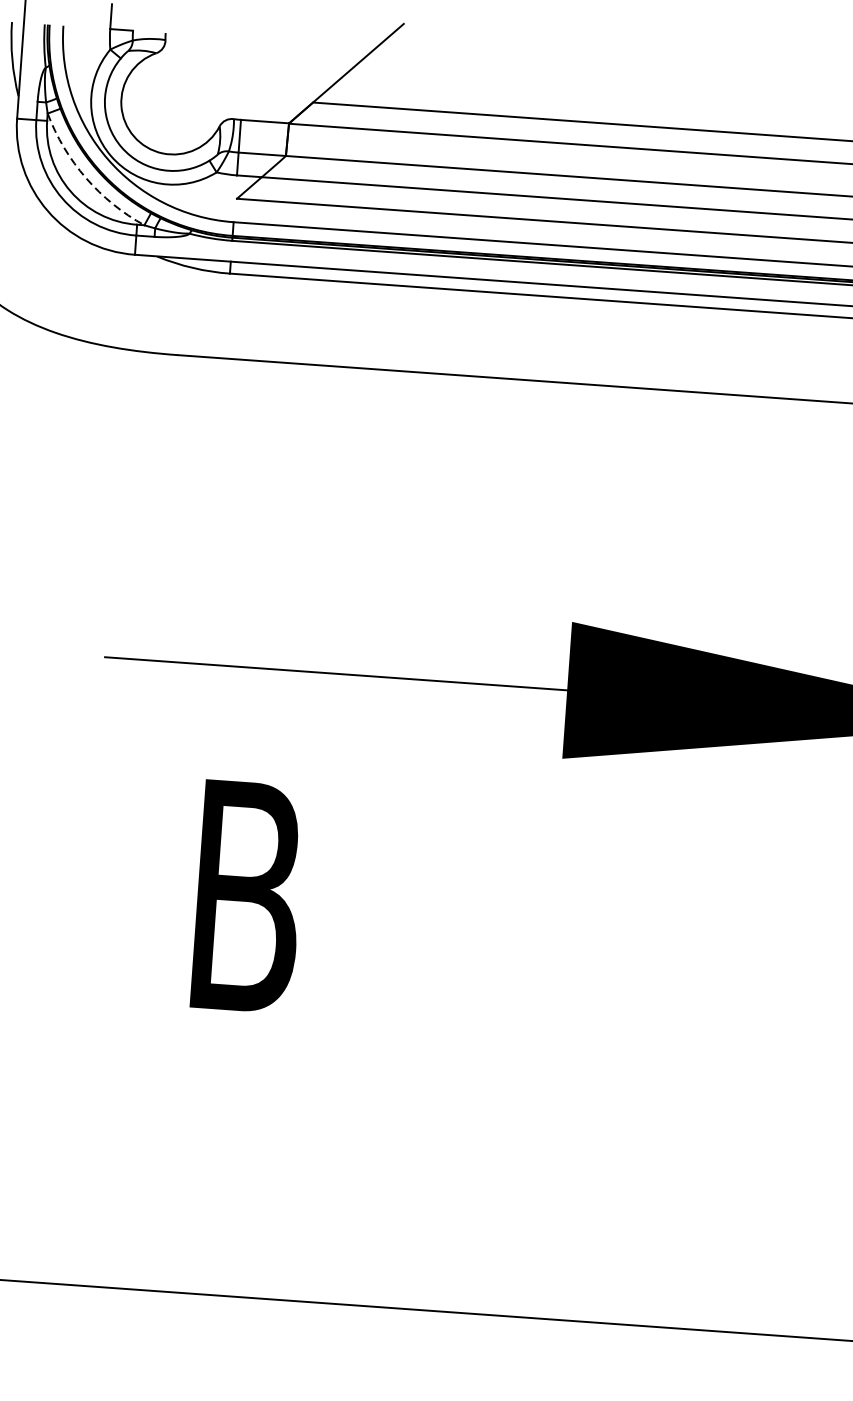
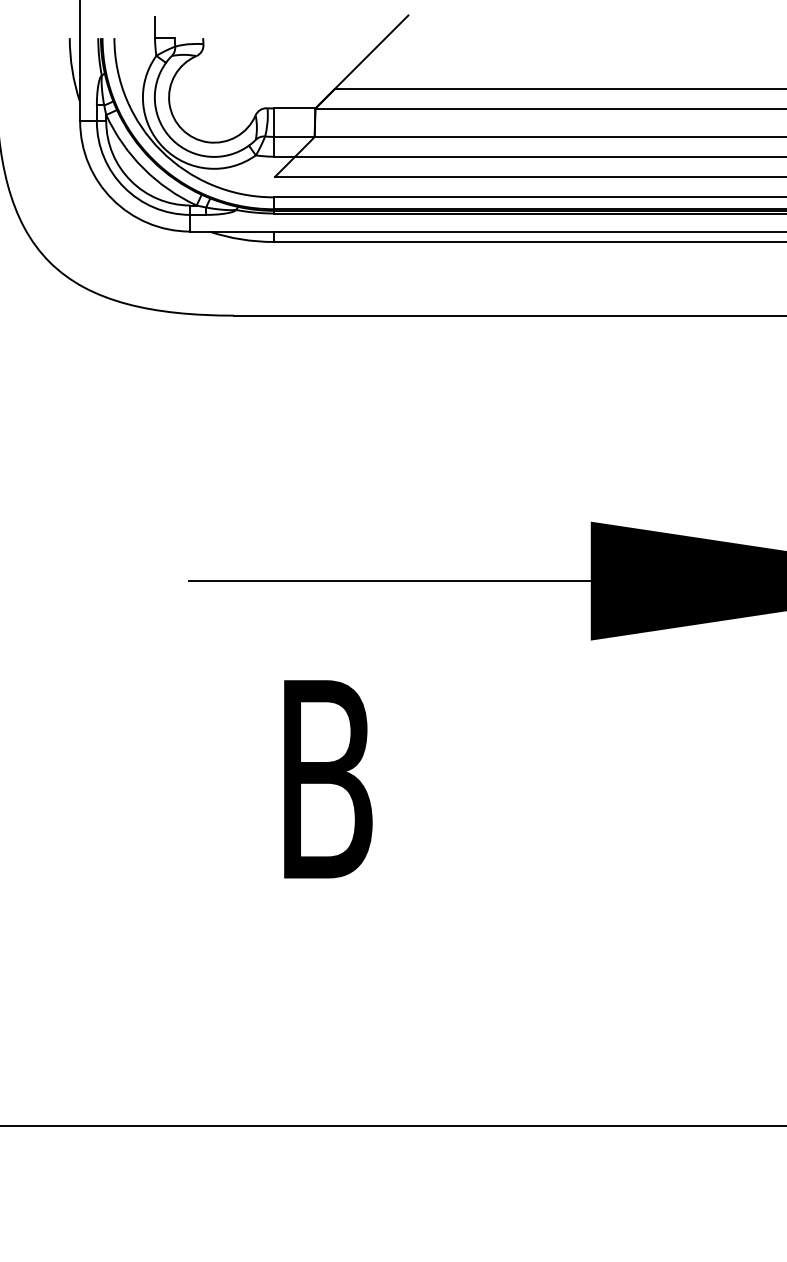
arc: (86, 178) -> (143, 168), dashed -> solid

